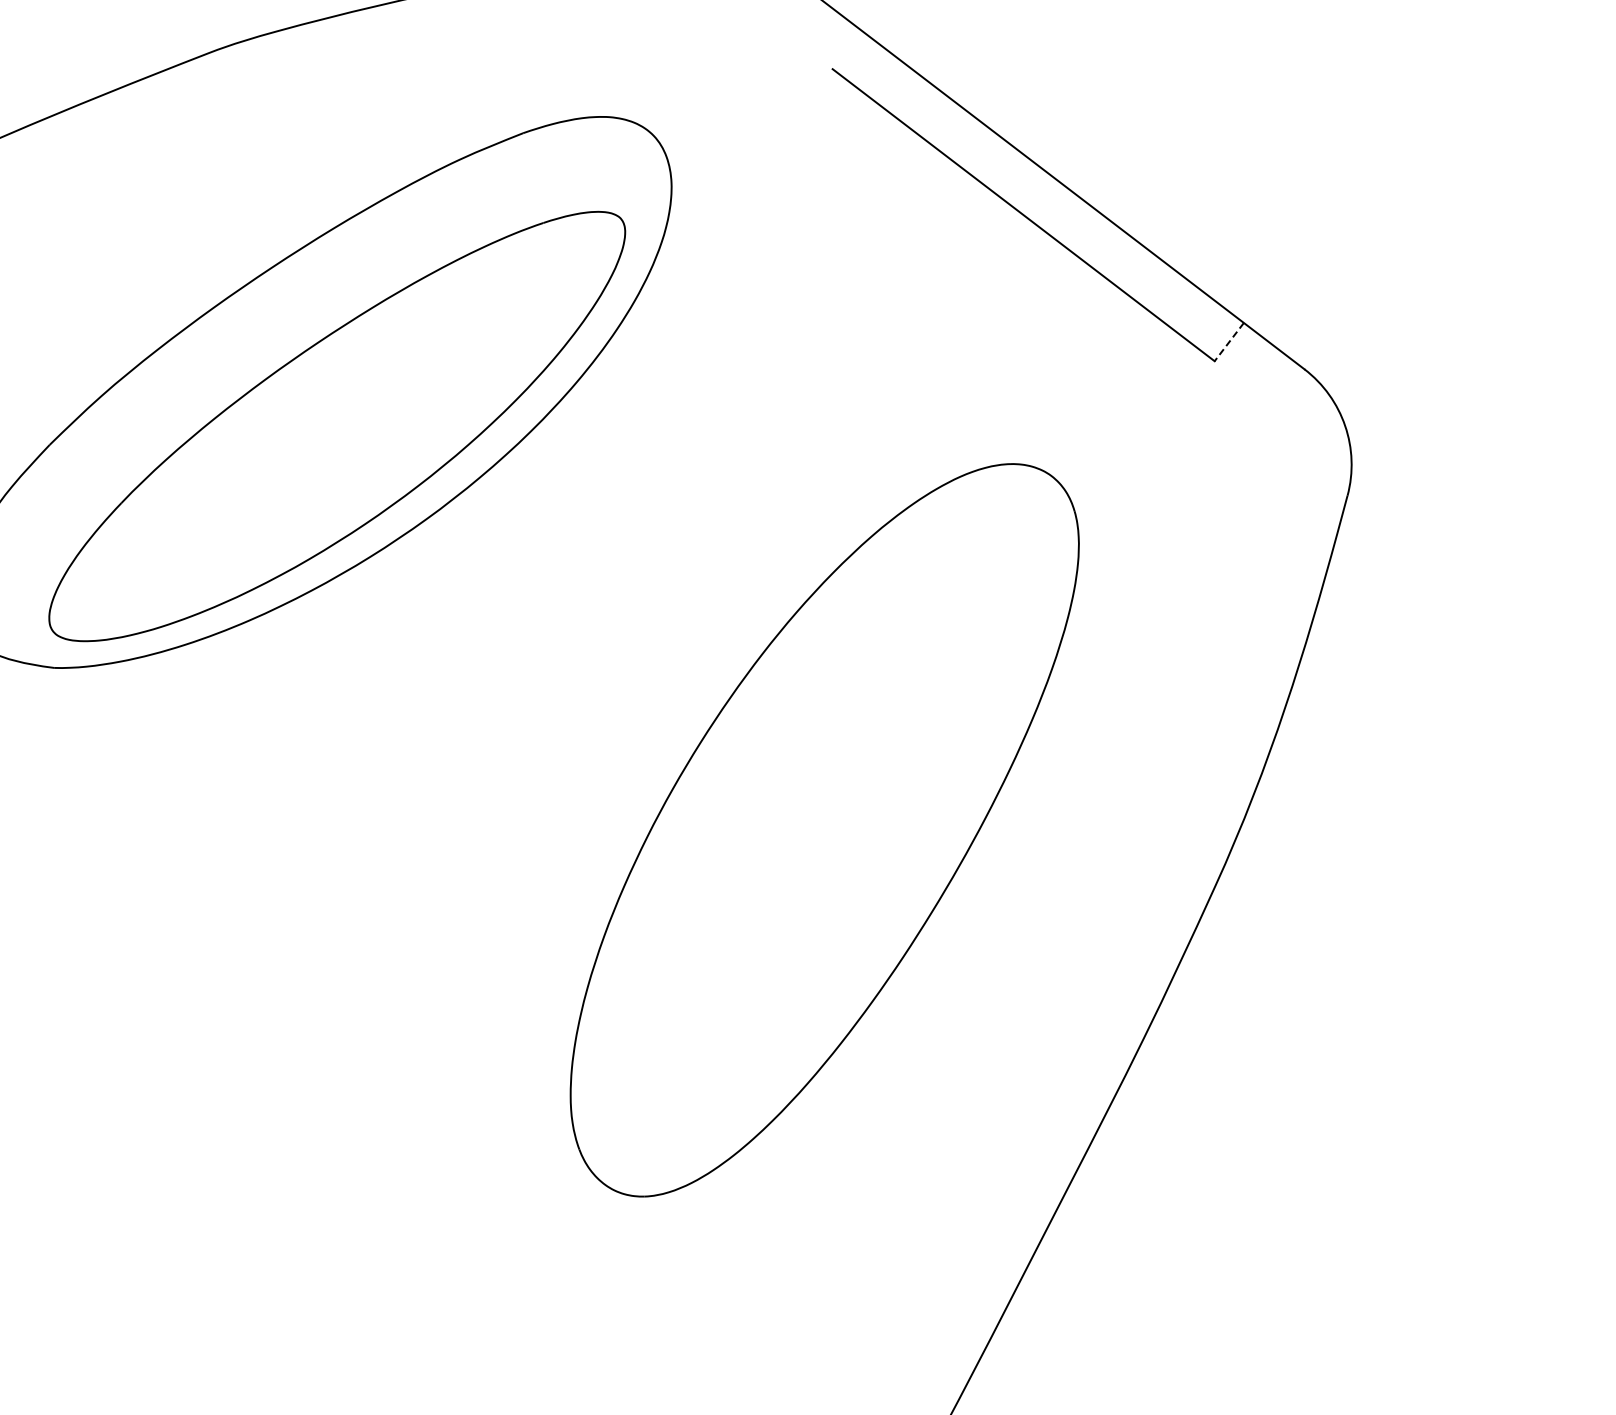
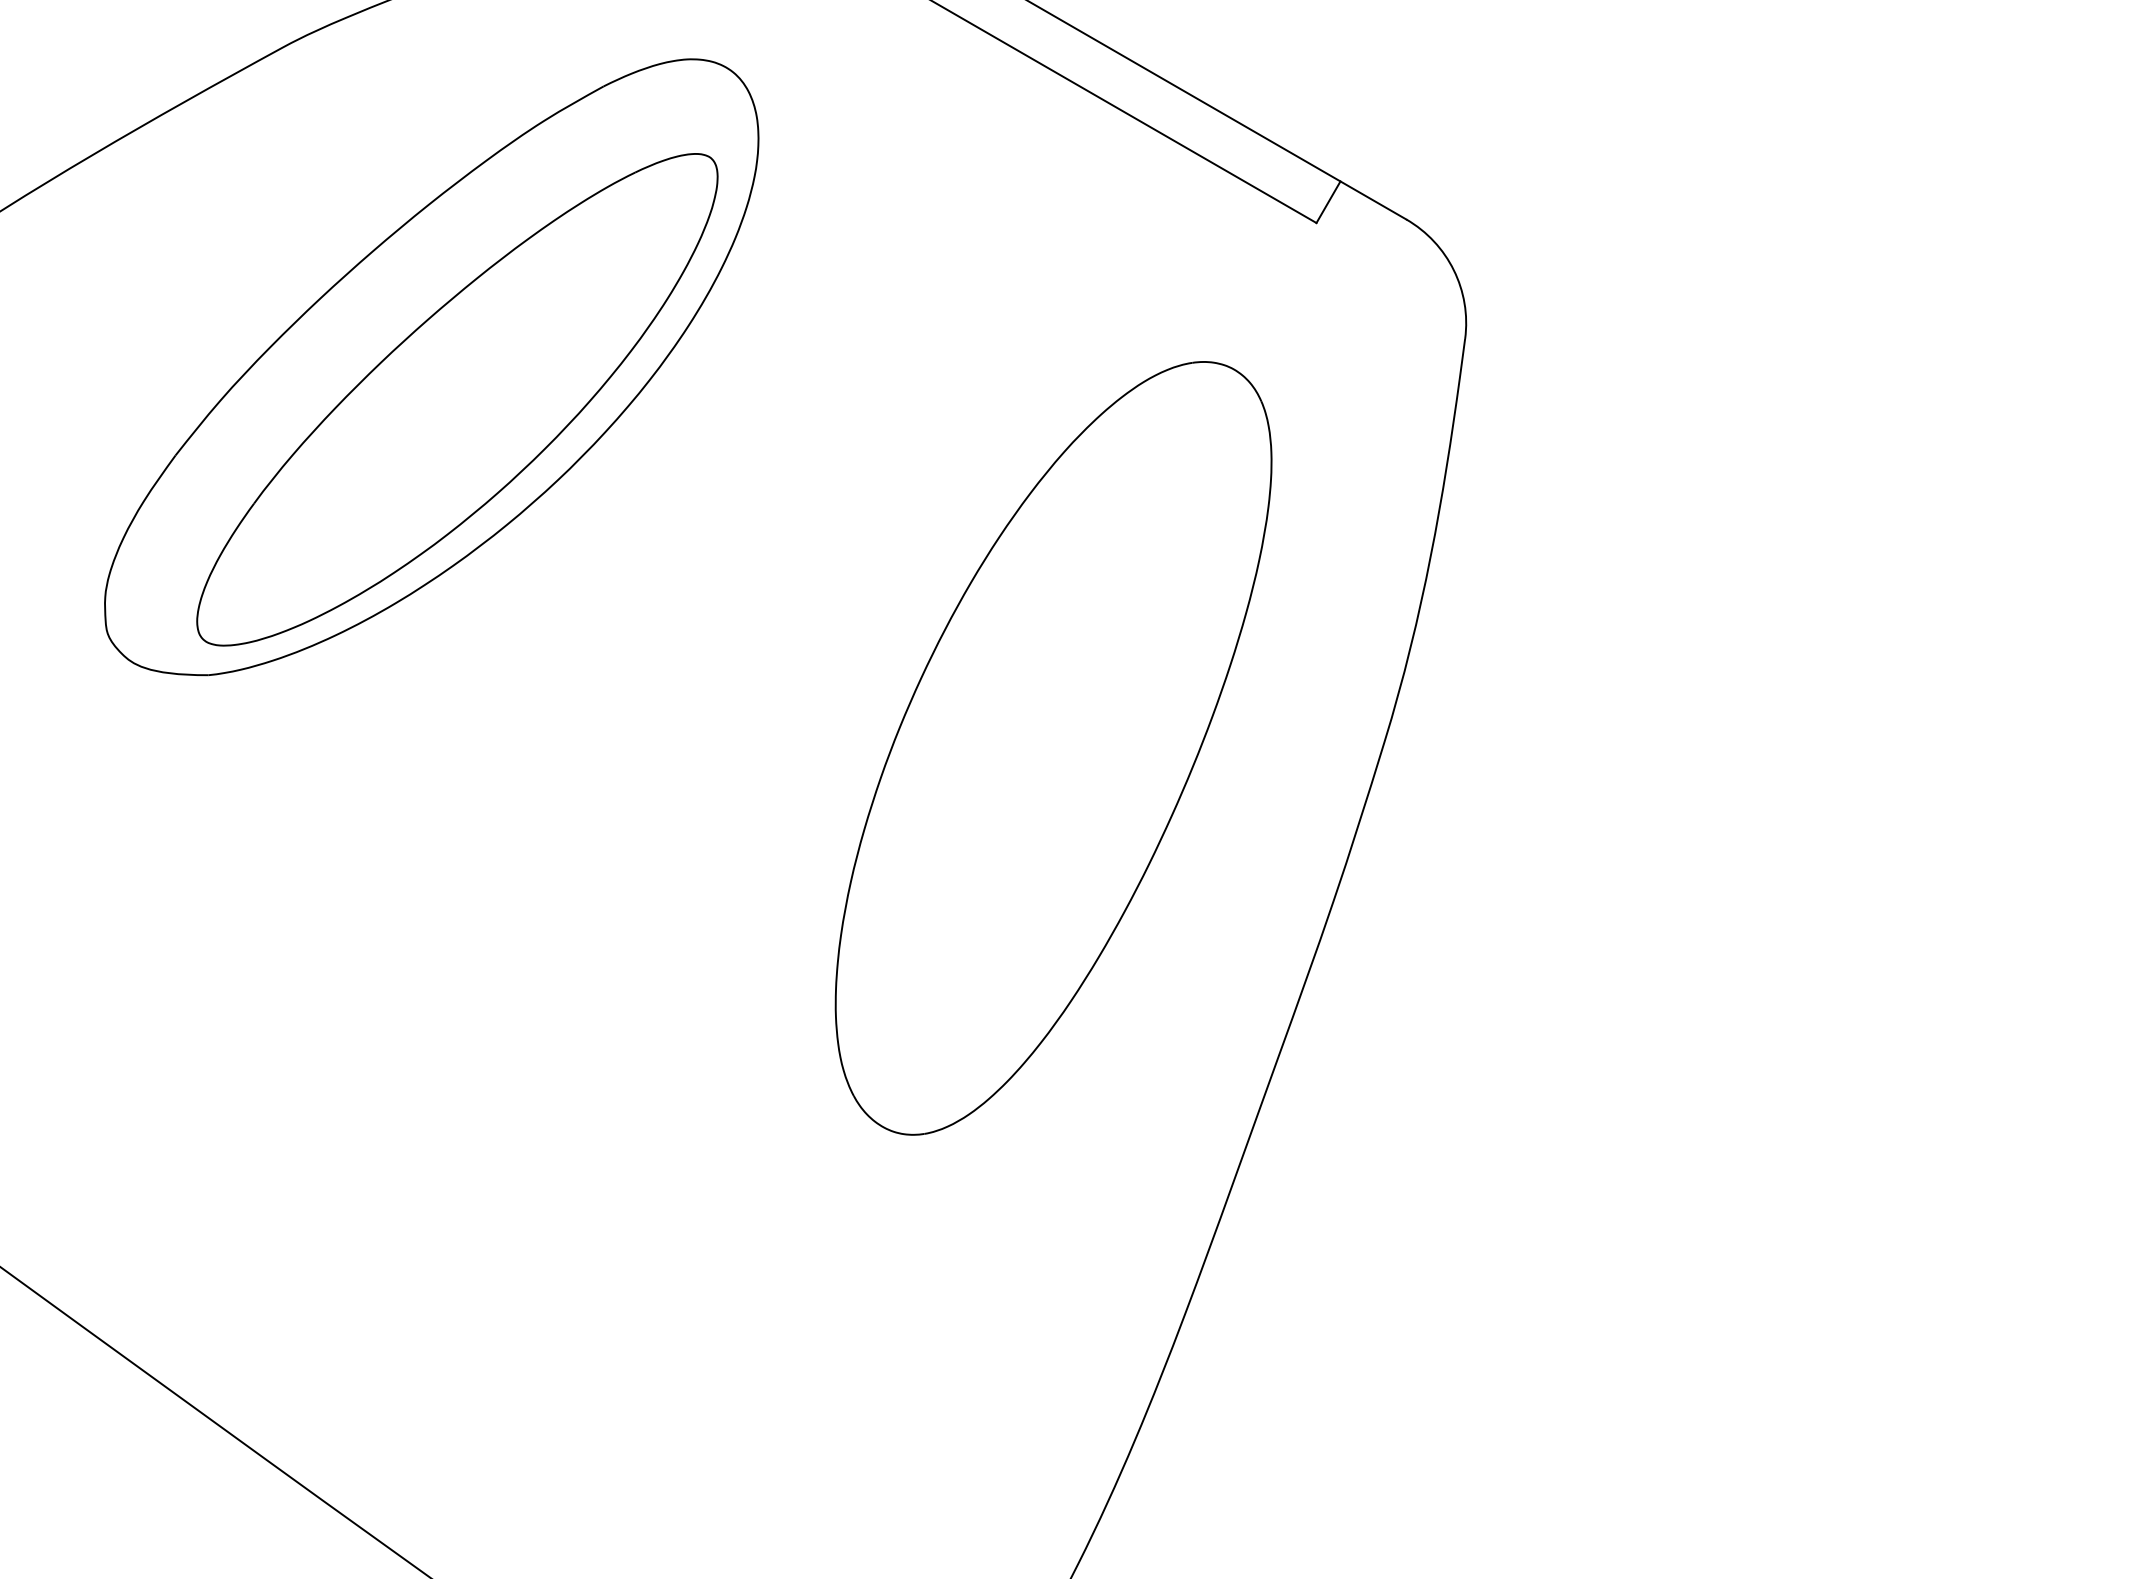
line: (1229, 342) -> (1328, 202), dashed -> solid
part: (823, 829) -> (1053, 748), moved

